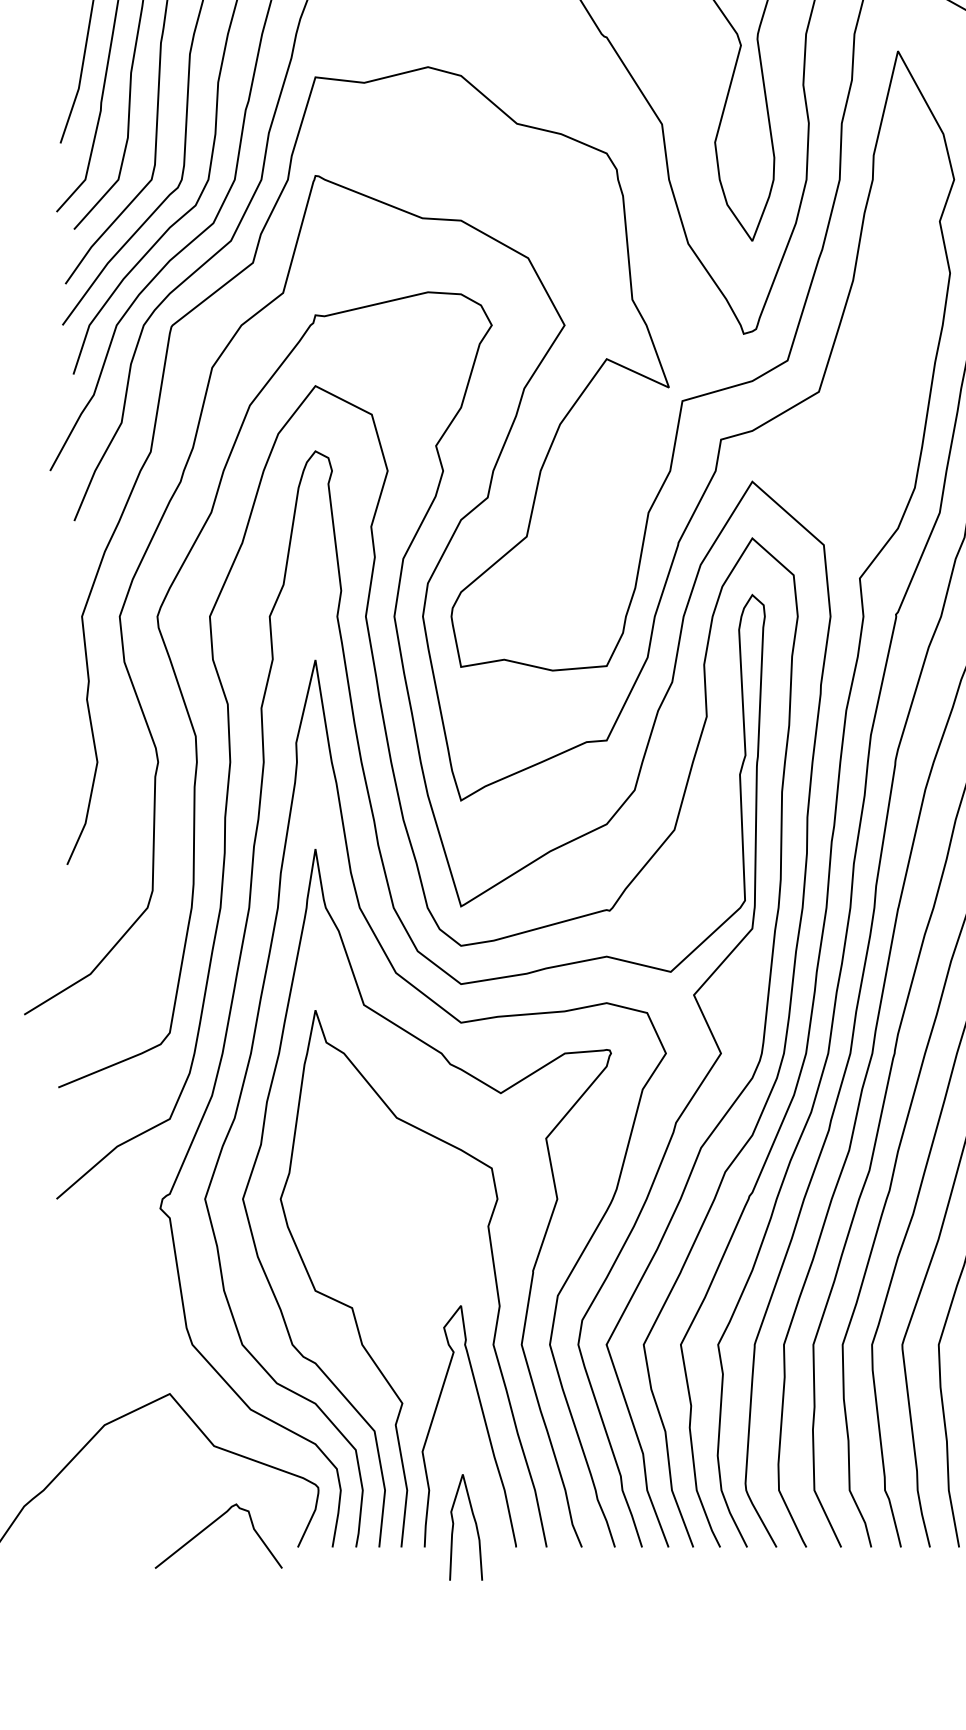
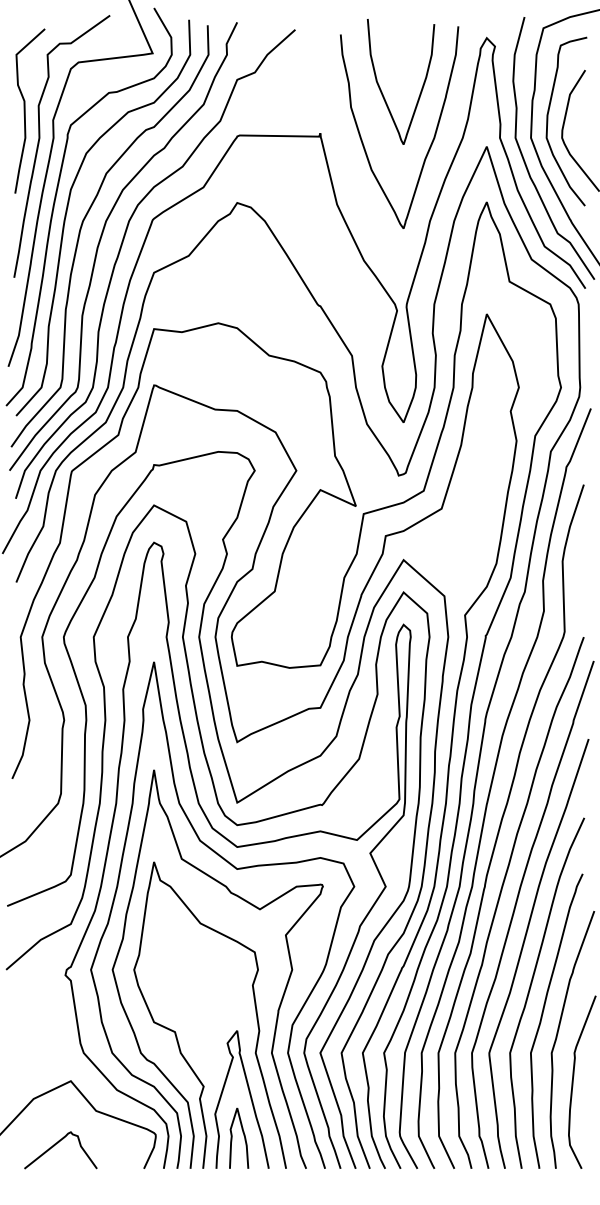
curve: (473, 1522) -> (243, 1135), moved
curve: (209, 1527) -> (55, 1145), moved

